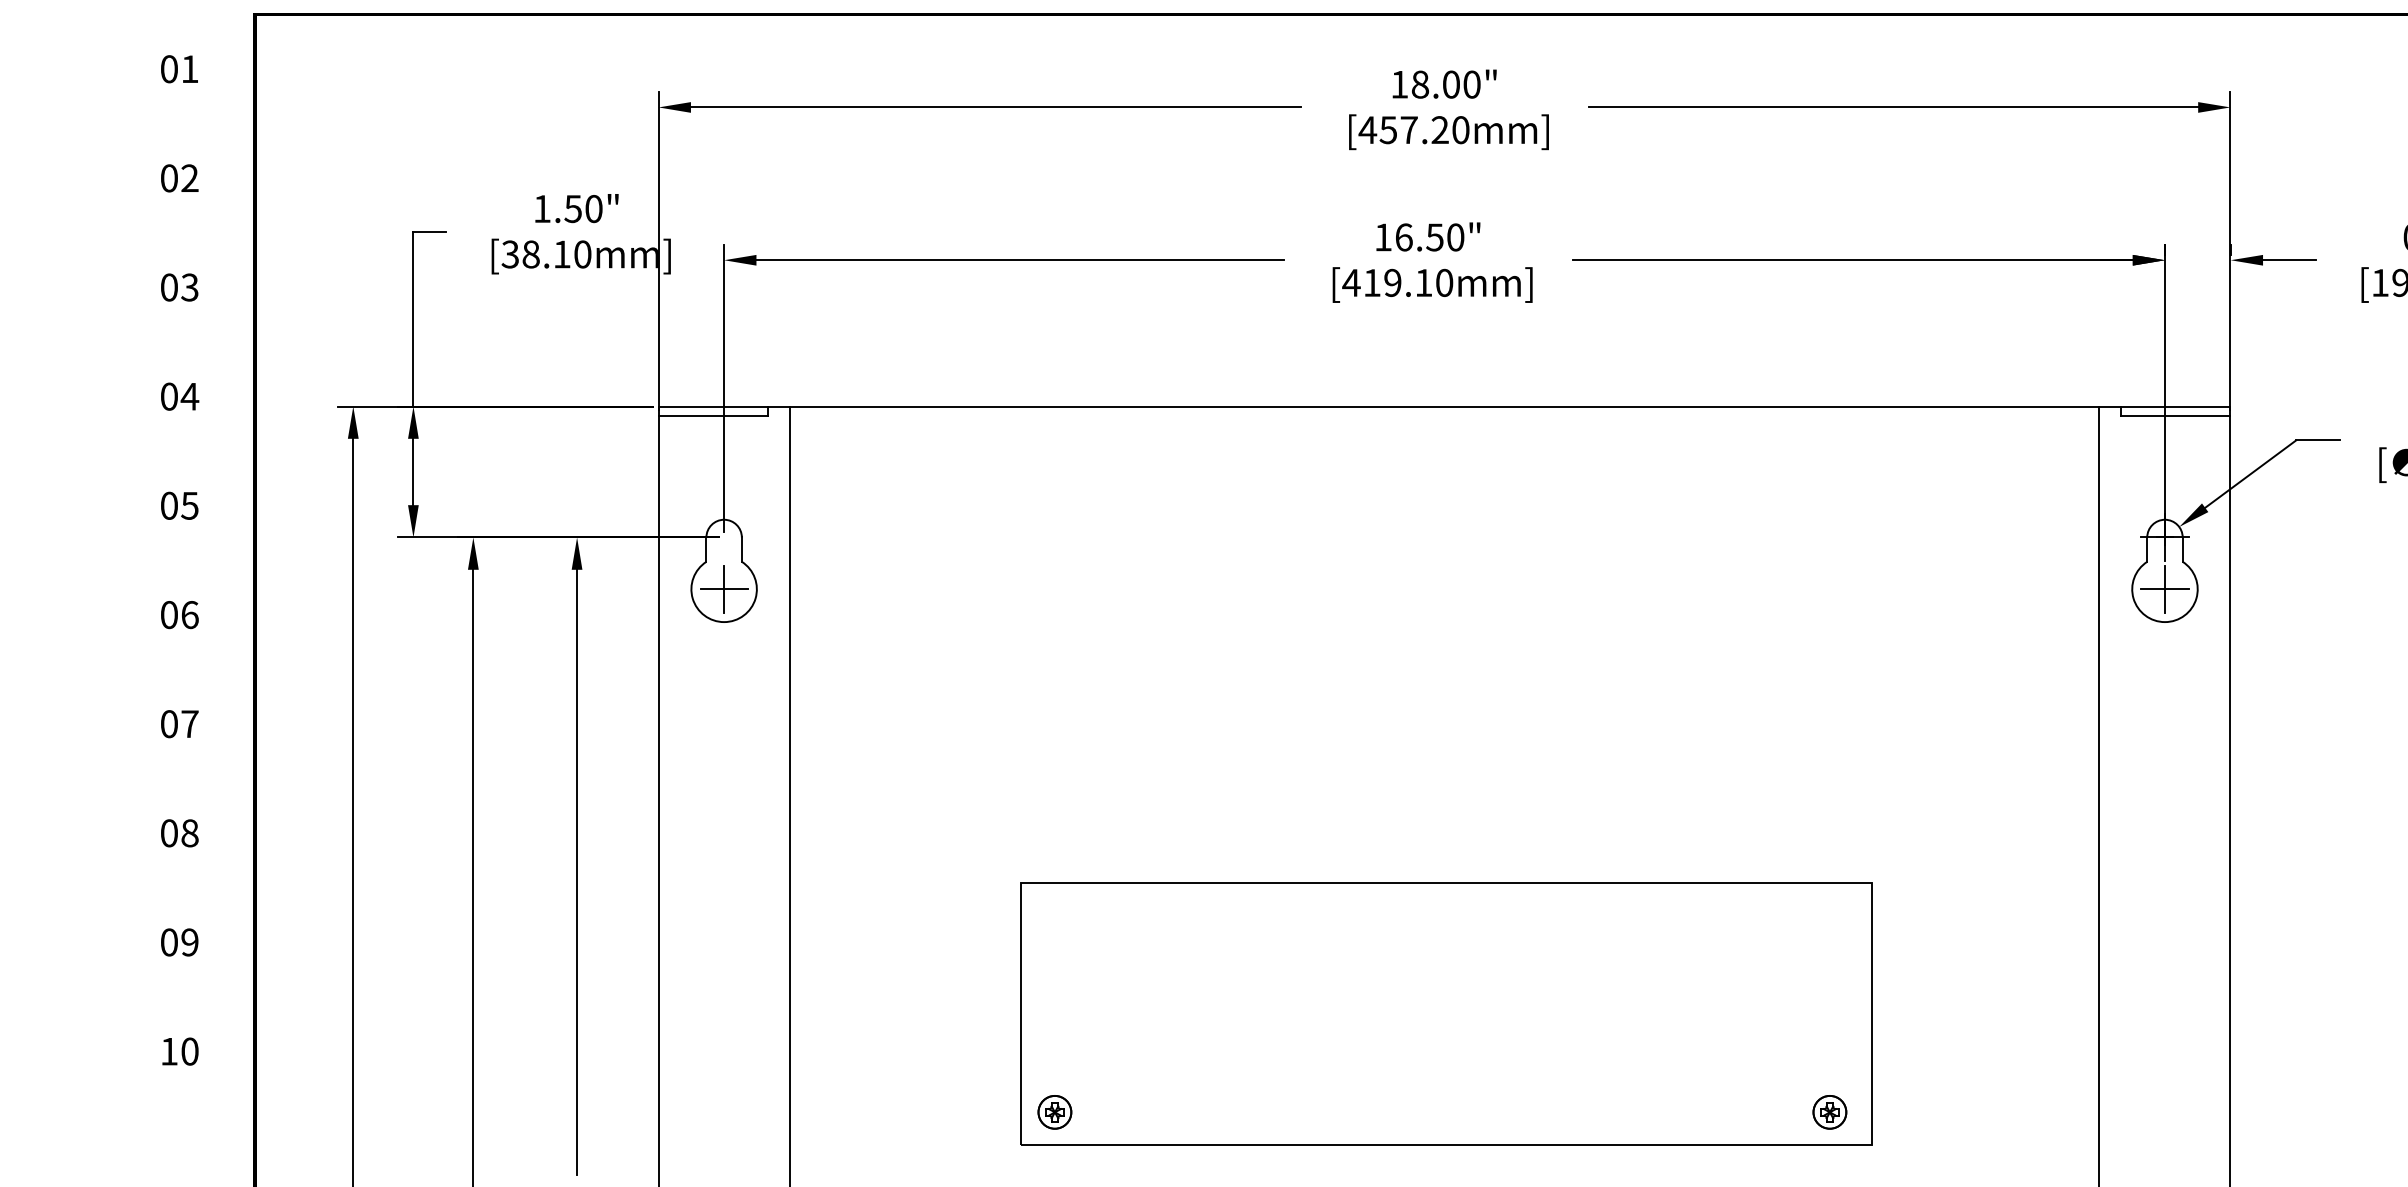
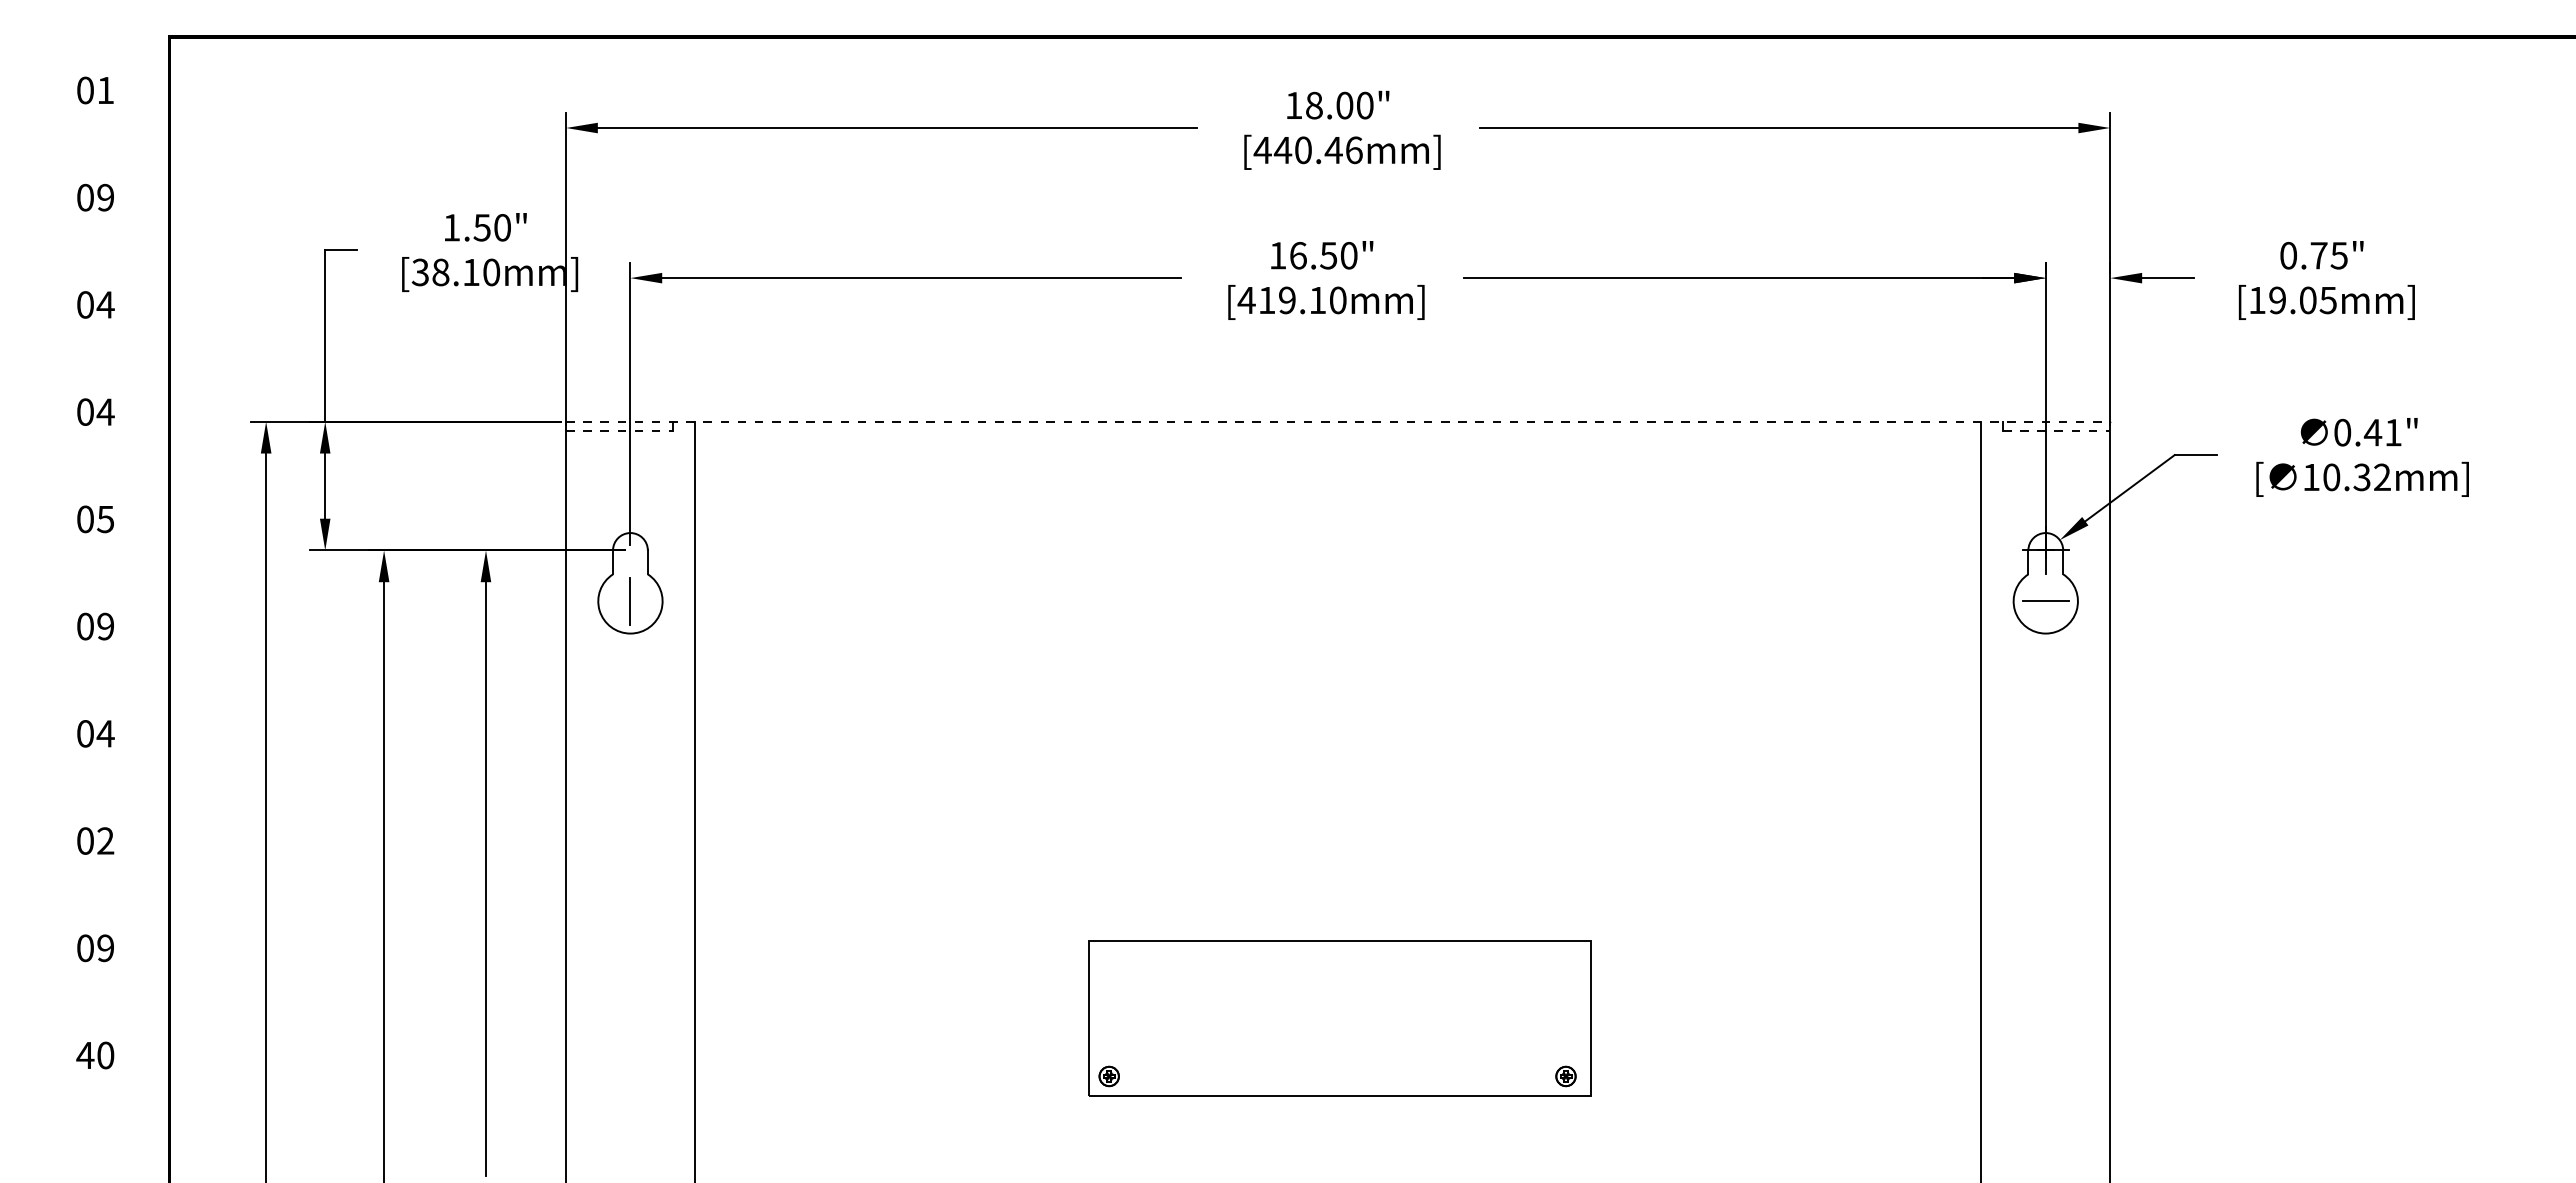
text: (1423, 130) -> (1317, 150), [457.20mm] -> [440.46mm]
text: (189, 178) -> (105, 197), 02 -> 09
text: (189, 287) -> (105, 304), 03 -> 04
line: (1444, 406) -> (1338, 421), solid -> dashed
line: (712, 415) -> (619, 430), solid -> dashed
line: (2175, 415) -> (2056, 430), solid -> dashed
line: (724, 589) -> (630, 601), removed
line: (2164, 589) -> (2045, 601), removed
text: (189, 614) -> (105, 626), 06 -> 09
text: (189, 723) -> (105, 733), 07 -> 04
text: (189, 832) -> (105, 840), 08 -> 02
part: (1445, 1013) -> (1339, 1018), size x0.6
text: (169, 1051) -> (85, 1055), 10 -> 40

